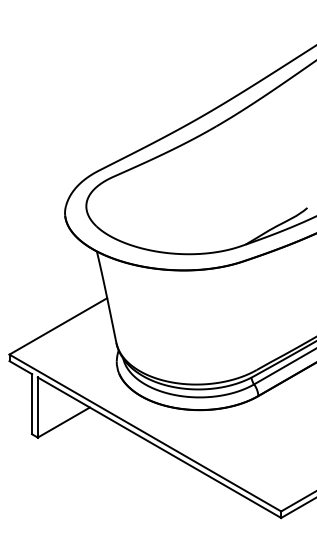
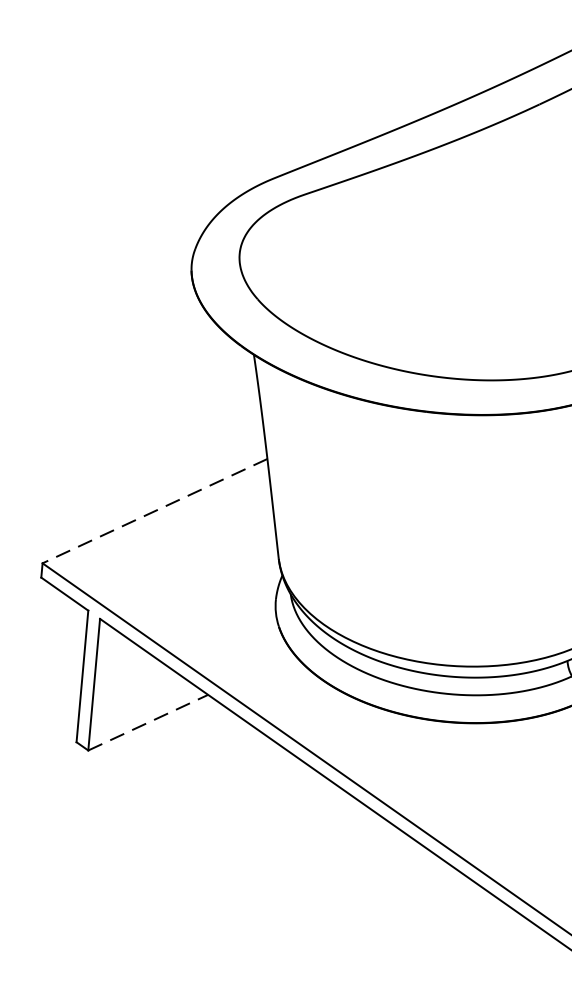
line: (57, 326) -> (153, 511), solid -> dashed
line: (64, 422) -> (149, 722), solid -> dashed

